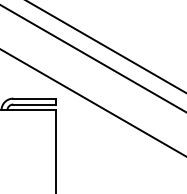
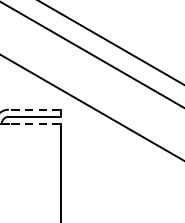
line: (34, 98) -> (34, 109), solid -> dashed
line: (34, 110) -> (34, 123), solid -> dashed

